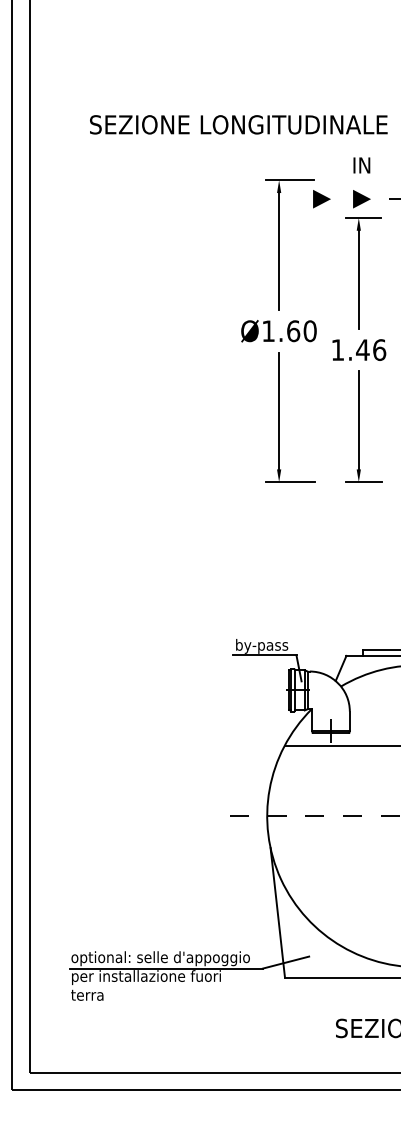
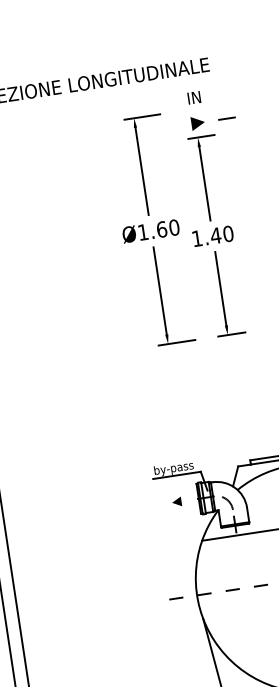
line: (321, 199) -> (167, 127), removed
text: (379, 349) -> (228, 233), 1.46 -> 1.40
line: (259, 690) -> (177, 502), added
arc: (326, 700) -> (228, 502), added

